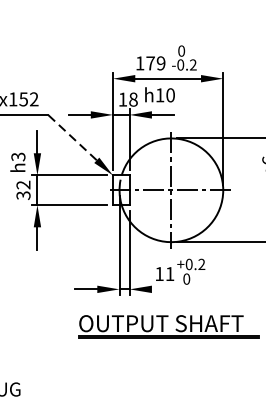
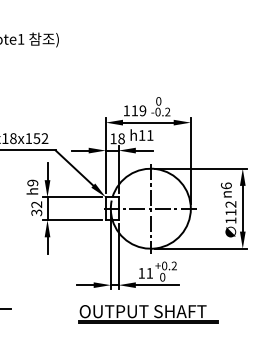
text: (150, 62) -> (134, 110), 179 -> 119
text: (170, 95) -> (150, 135), h10 -> h11
line: (72, 138) -> (74, 168), dashed -> solid
text: (17, 156) -> (32, 182), h3 -> h9
line: (178, 289) -> (156, 285), added

